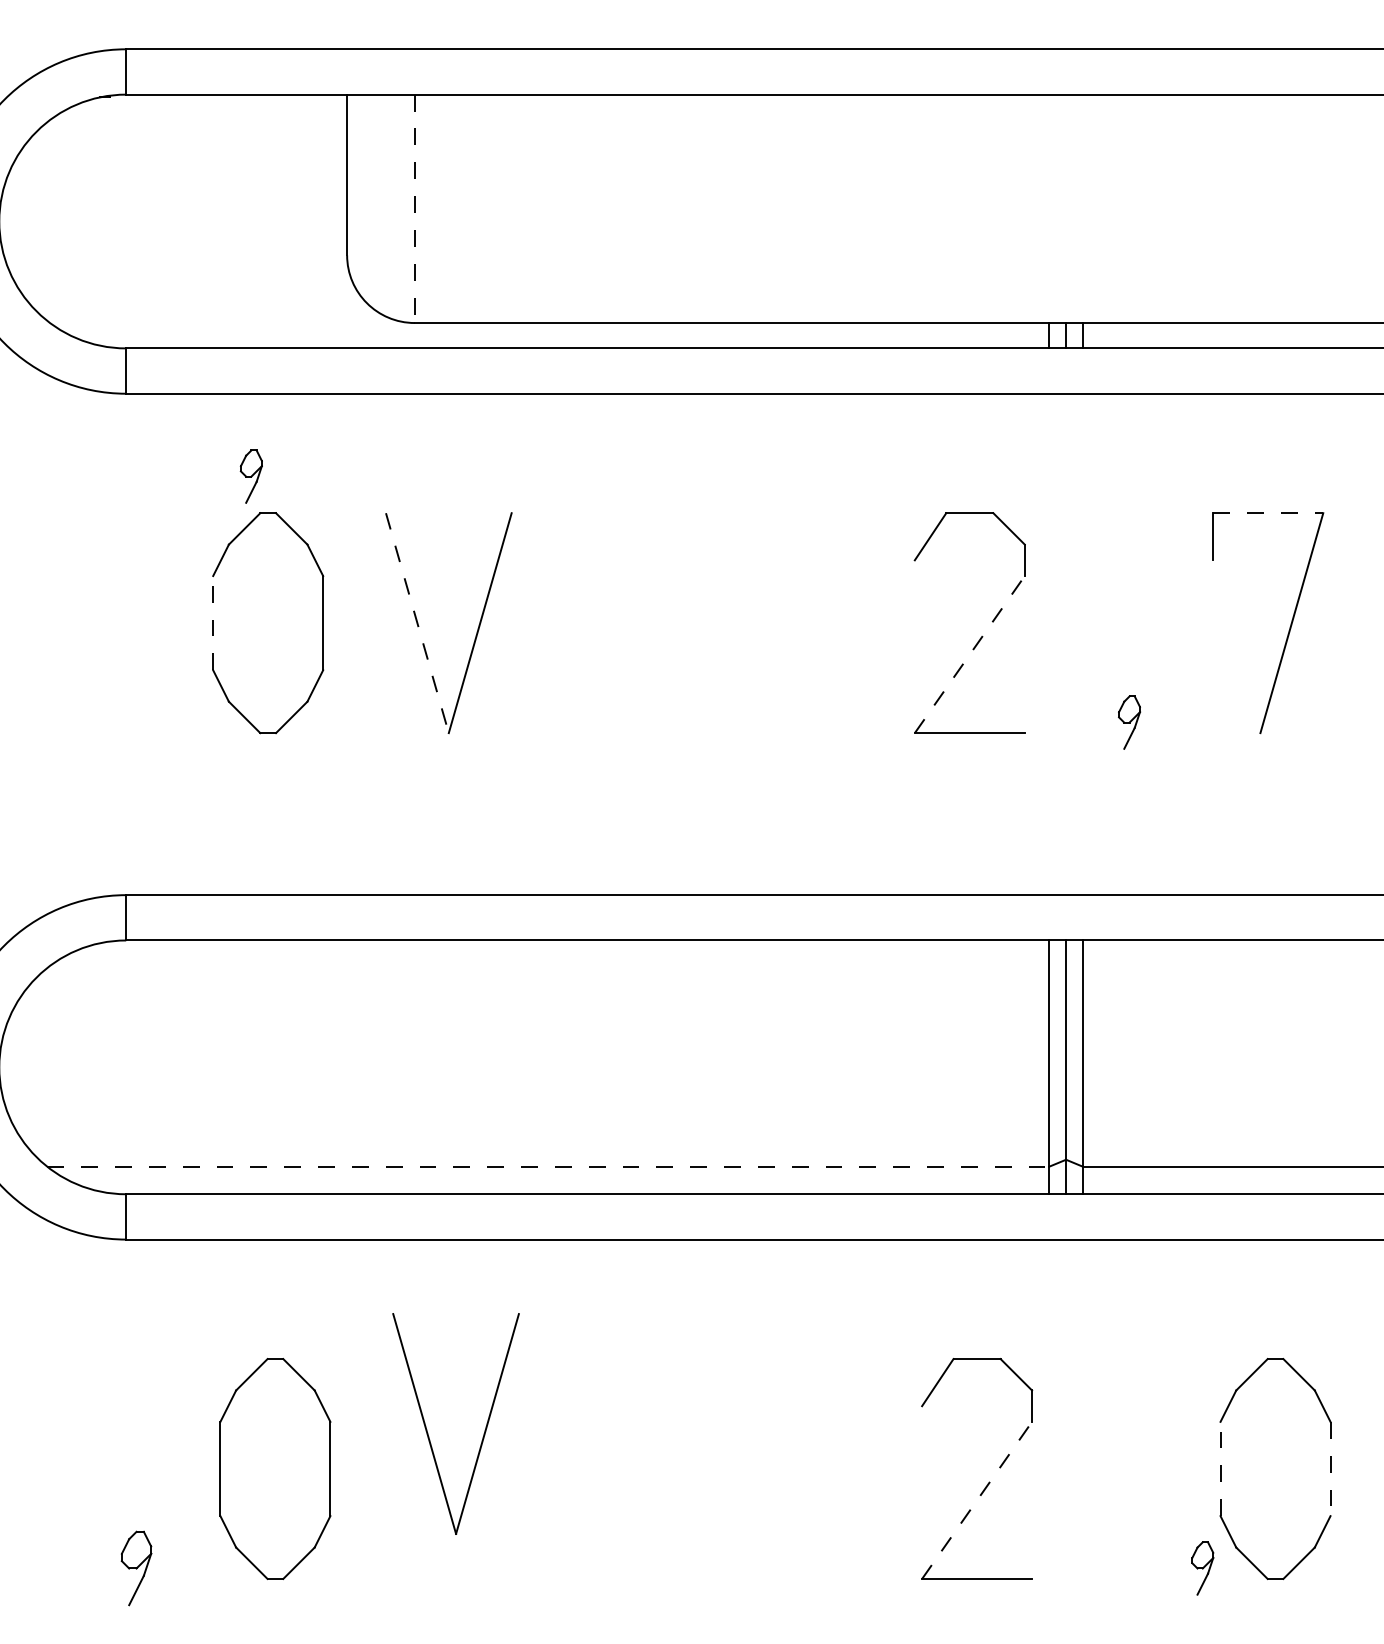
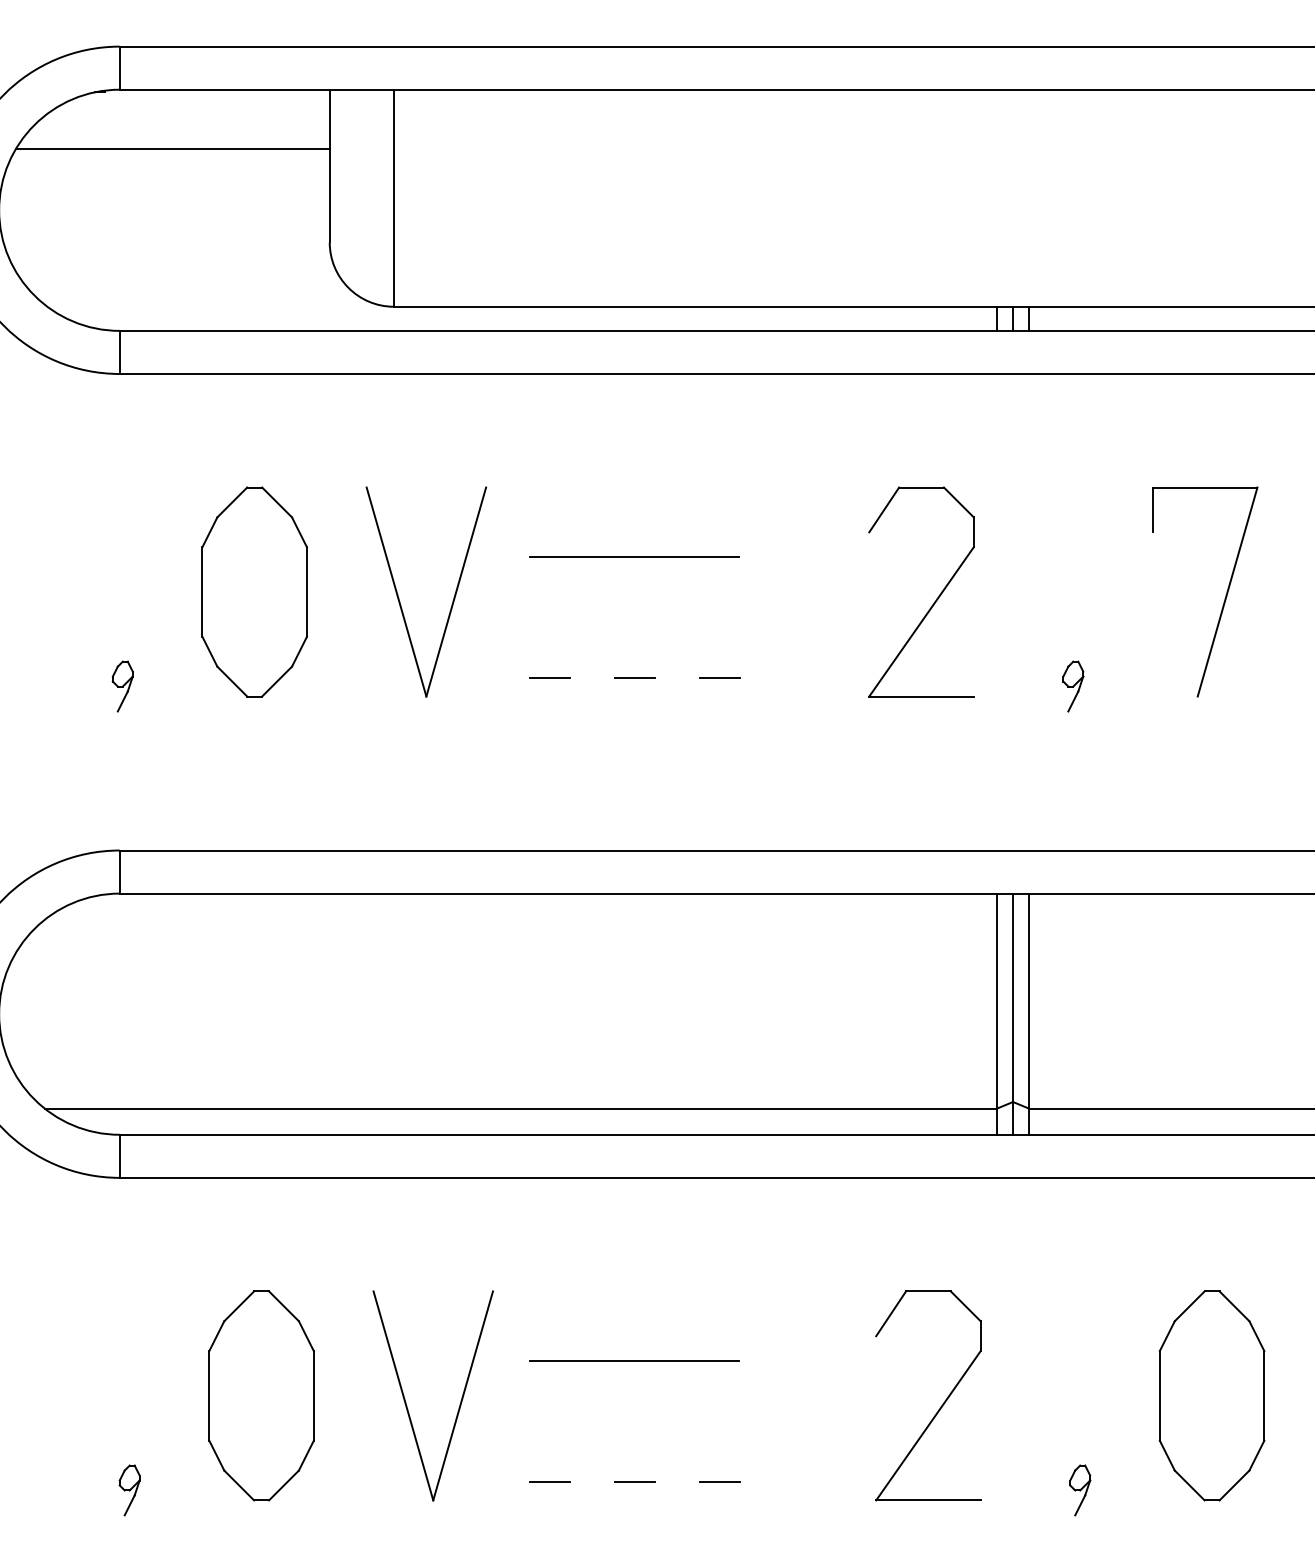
line: (181, 157) -> (172, 149), added
line: (414, 209) -> (393, 198), dashed -> solid
part: (250, 476) -> (121, 686), moved
line: (1268, 513) -> (1205, 487), dashed -> solid
line: (667, 586) -> (634, 557), added
line: (213, 622) -> (202, 591), dashed -> solid
line: (417, 623) -> (396, 592), dashed -> solid
line: (969, 654) -> (921, 621), dashed -> solid
line: (578, 713) -> (549, 677), added
line: (668, 713) -> (635, 677), added
line: (757, 713) -> (719, 677), added
line: (548, 1166) -> (521, 1108), dashed -> solid
part: (427, 1429) -> (406, 1401), moved
line: (667, 1432) -> (634, 1361), added
line: (1220, 1468) -> (1159, 1395), dashed -> solid
line: (1330, 1469) -> (1264, 1396), dashed -> solid
line: (977, 1500) -> (928, 1425), dashed -> solid
line: (578, 1559) -> (549, 1481), added
line: (668, 1559) -> (635, 1481), added
line: (757, 1559) -> (719, 1481), added
part: (136, 1568) -> (129, 1490), size x0.71
part: (1202, 1568) -> (1079, 1490), moved

